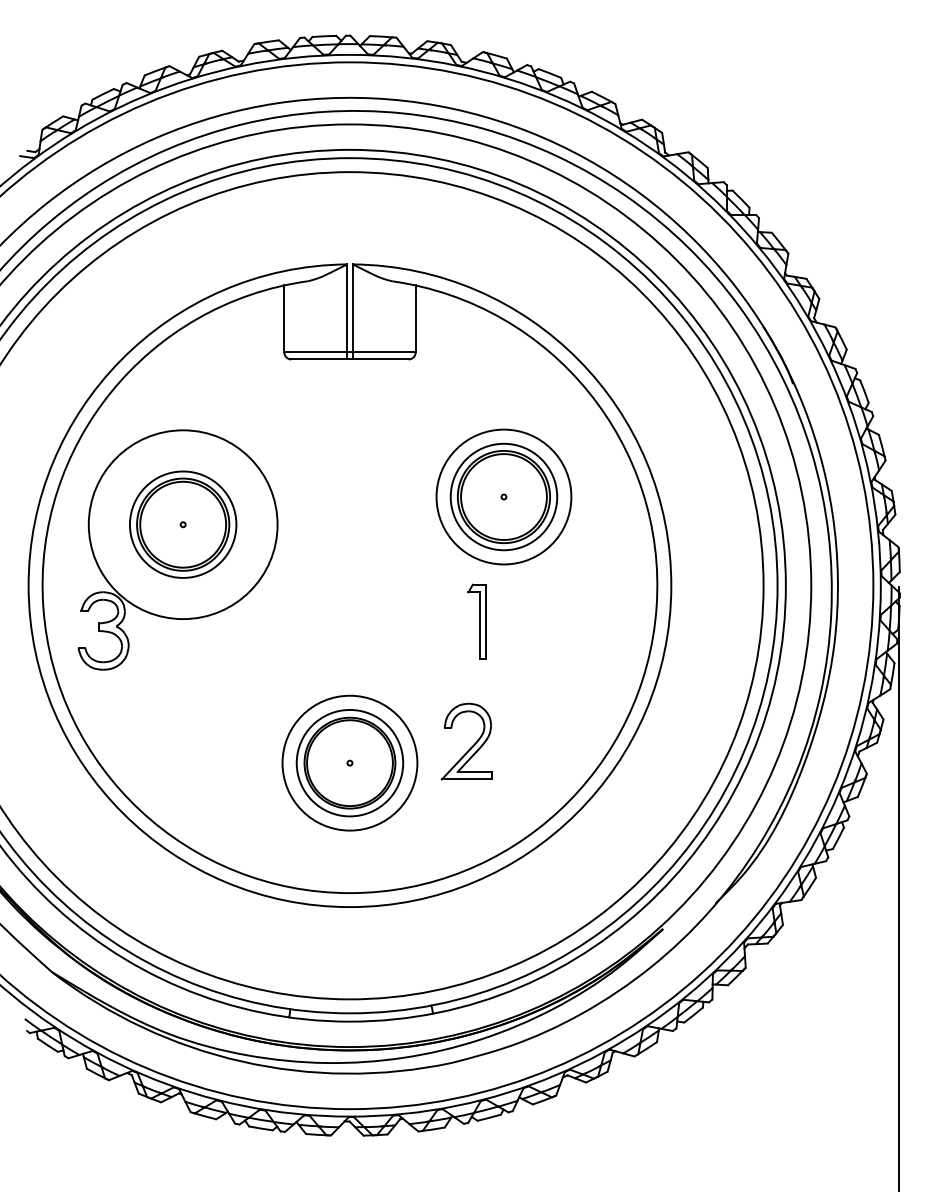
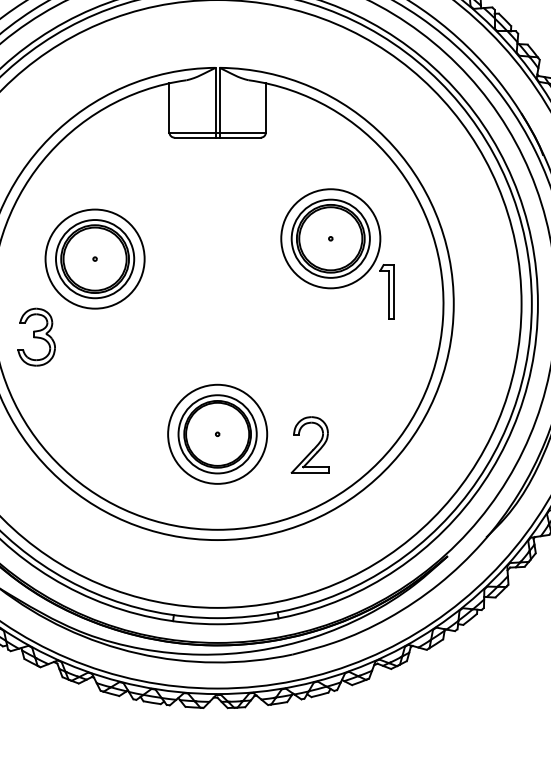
circle: (182, 524) -> (94, 258), size x0.71
part: (476, 621) -> (386, 292), moved
part: (471, 746) -> (313, 448), moved

